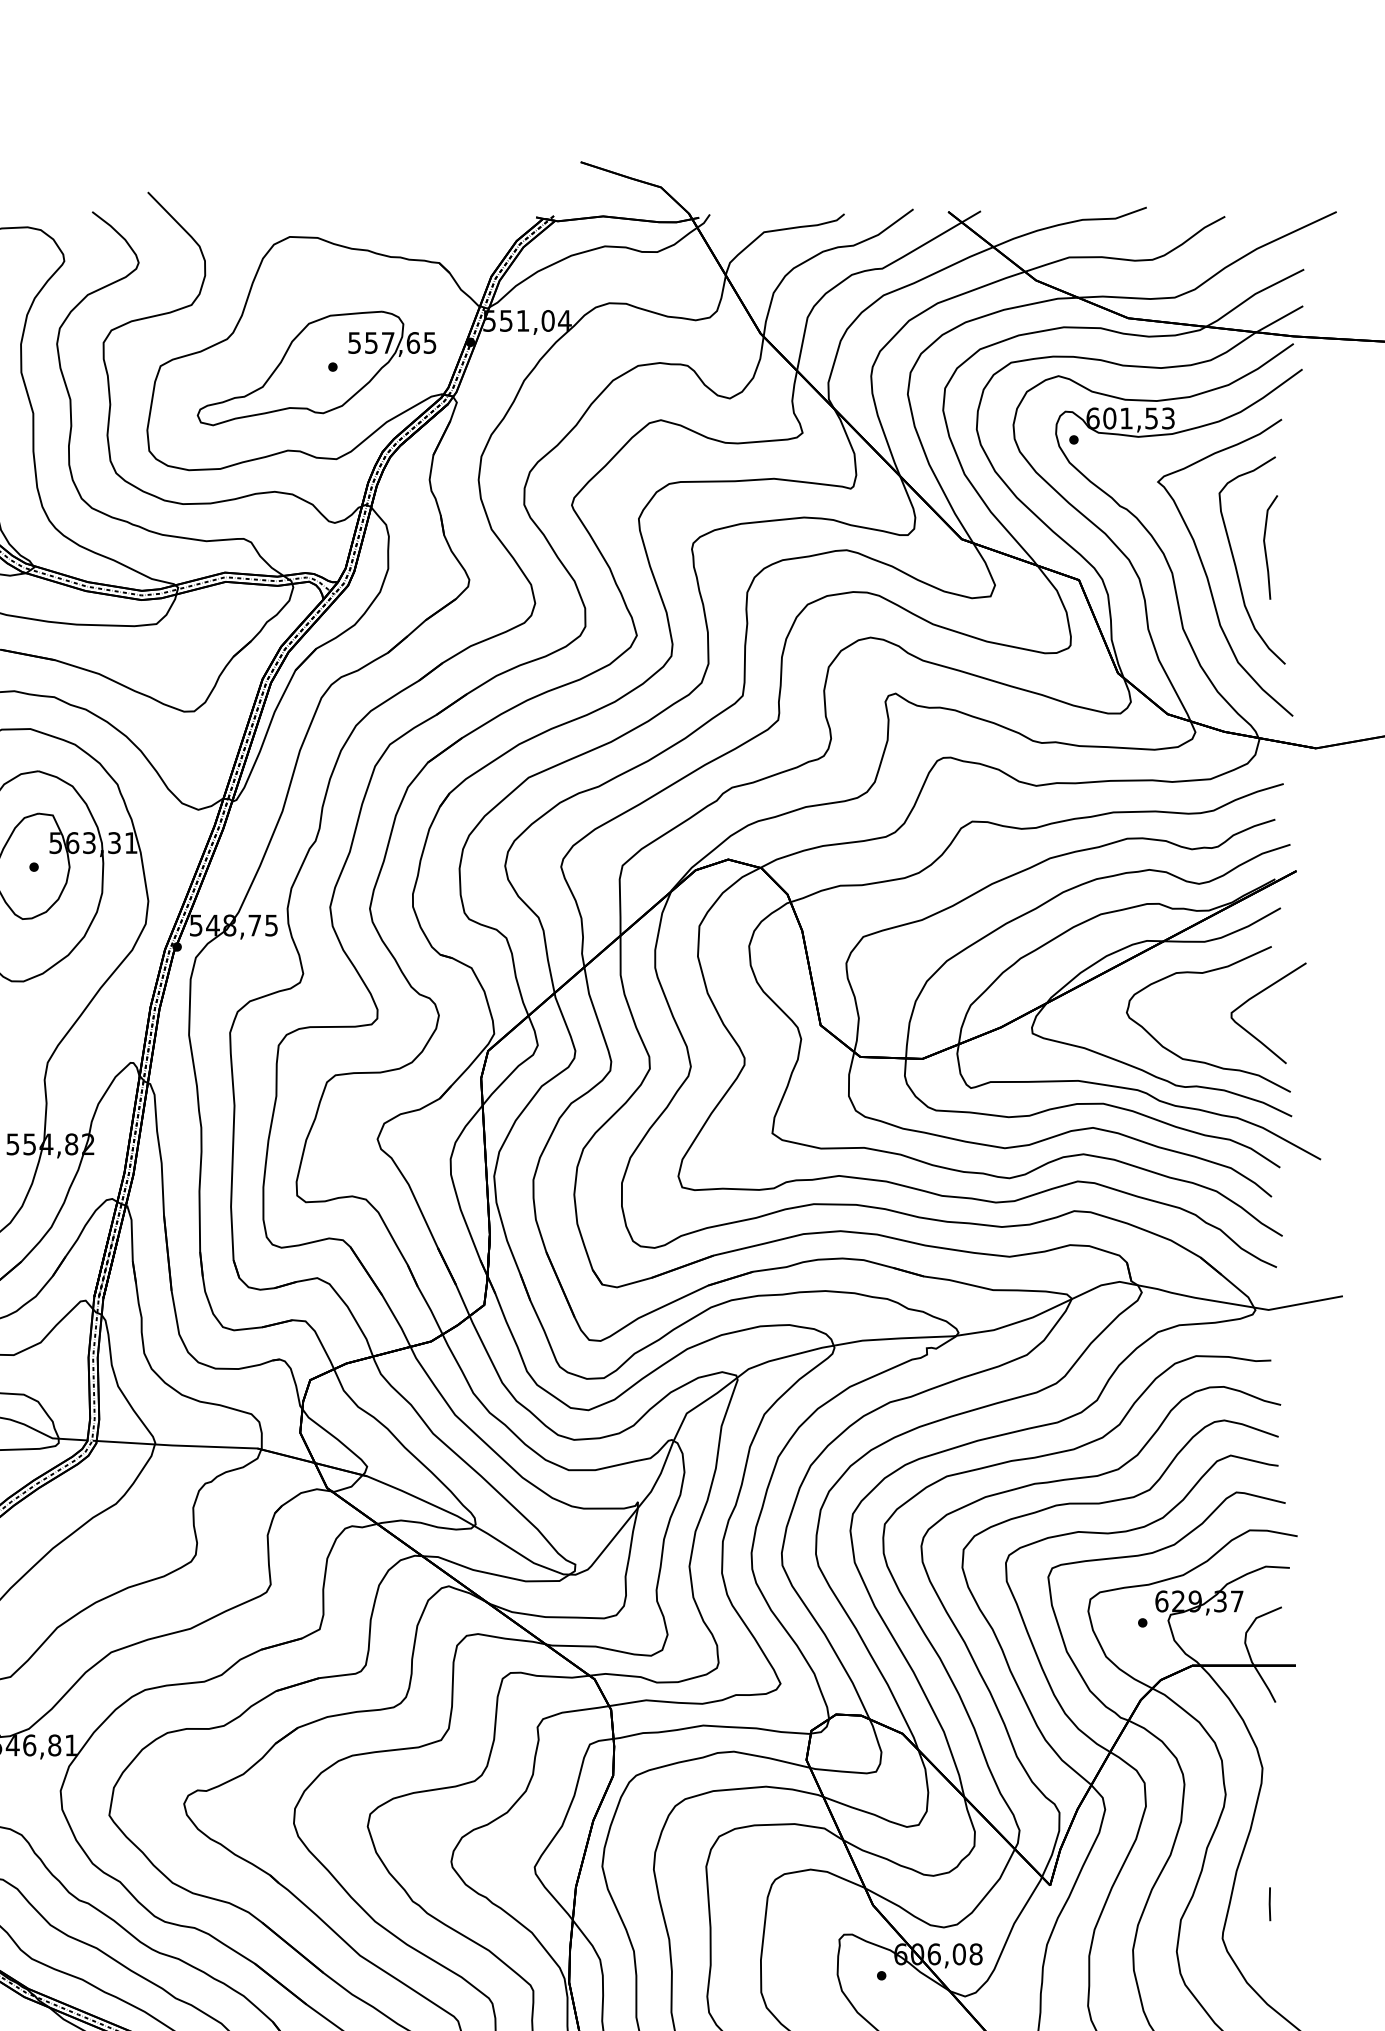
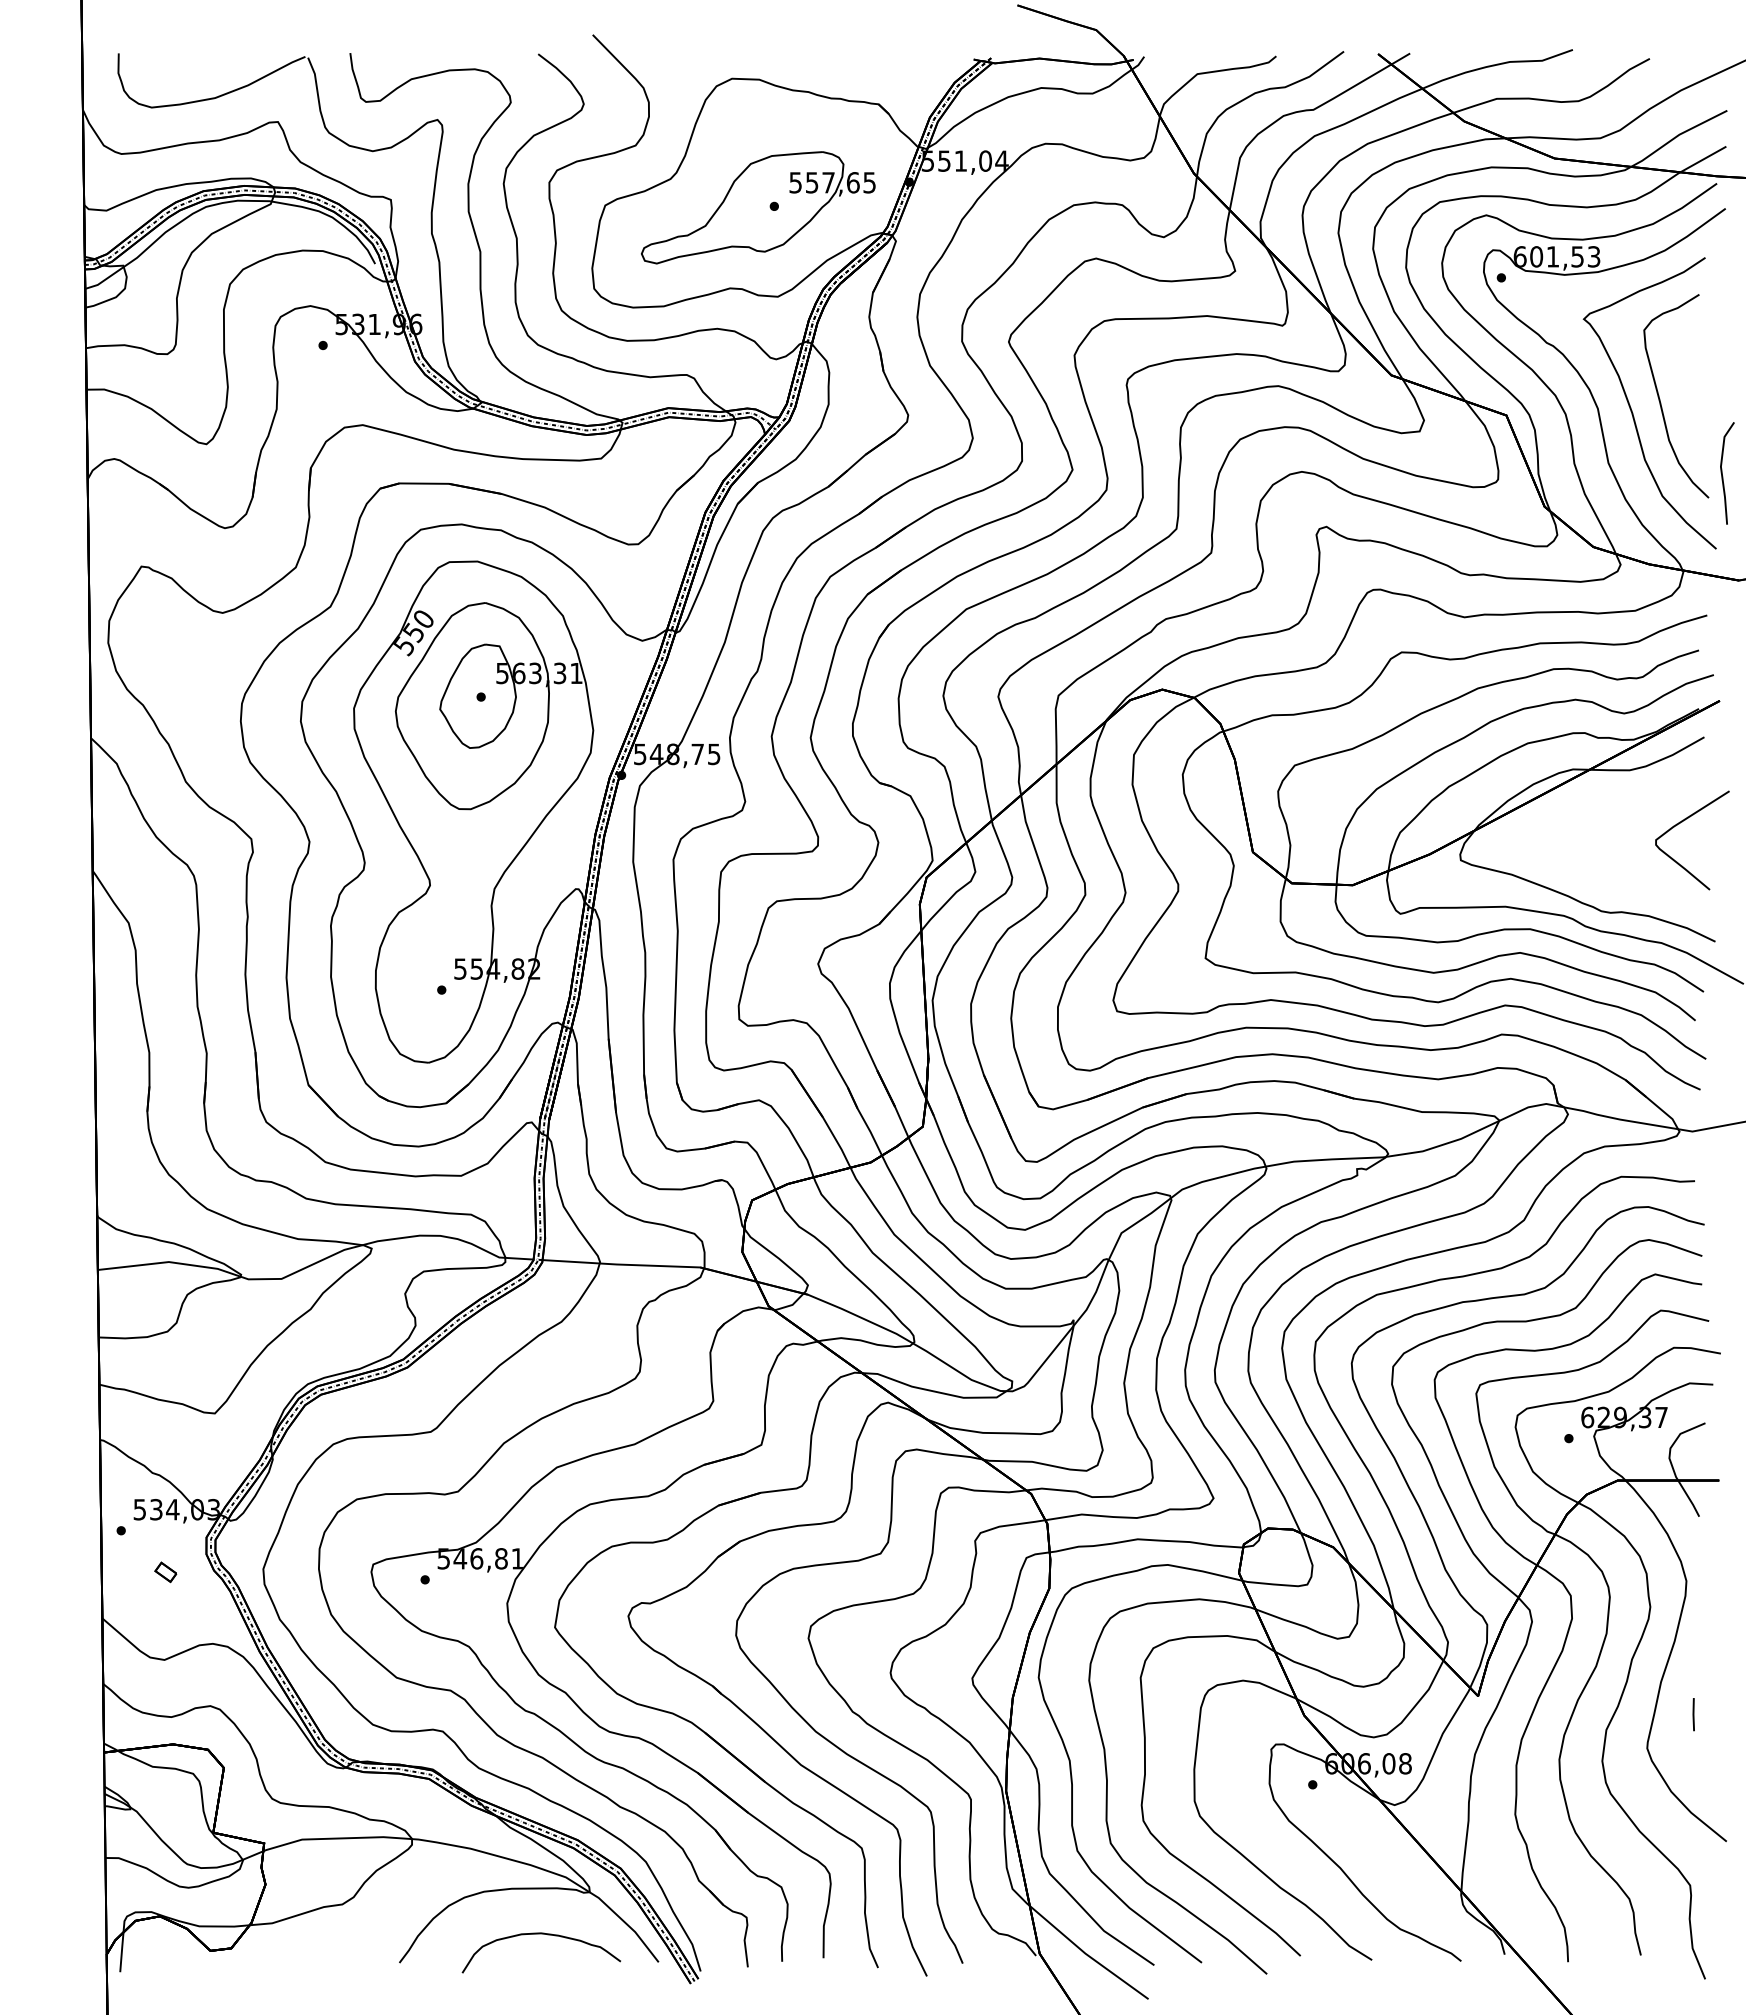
line: (1265, 547) -> (1722, 473), moved
curve: (1203, 1061) -> (1628, 887), removed

